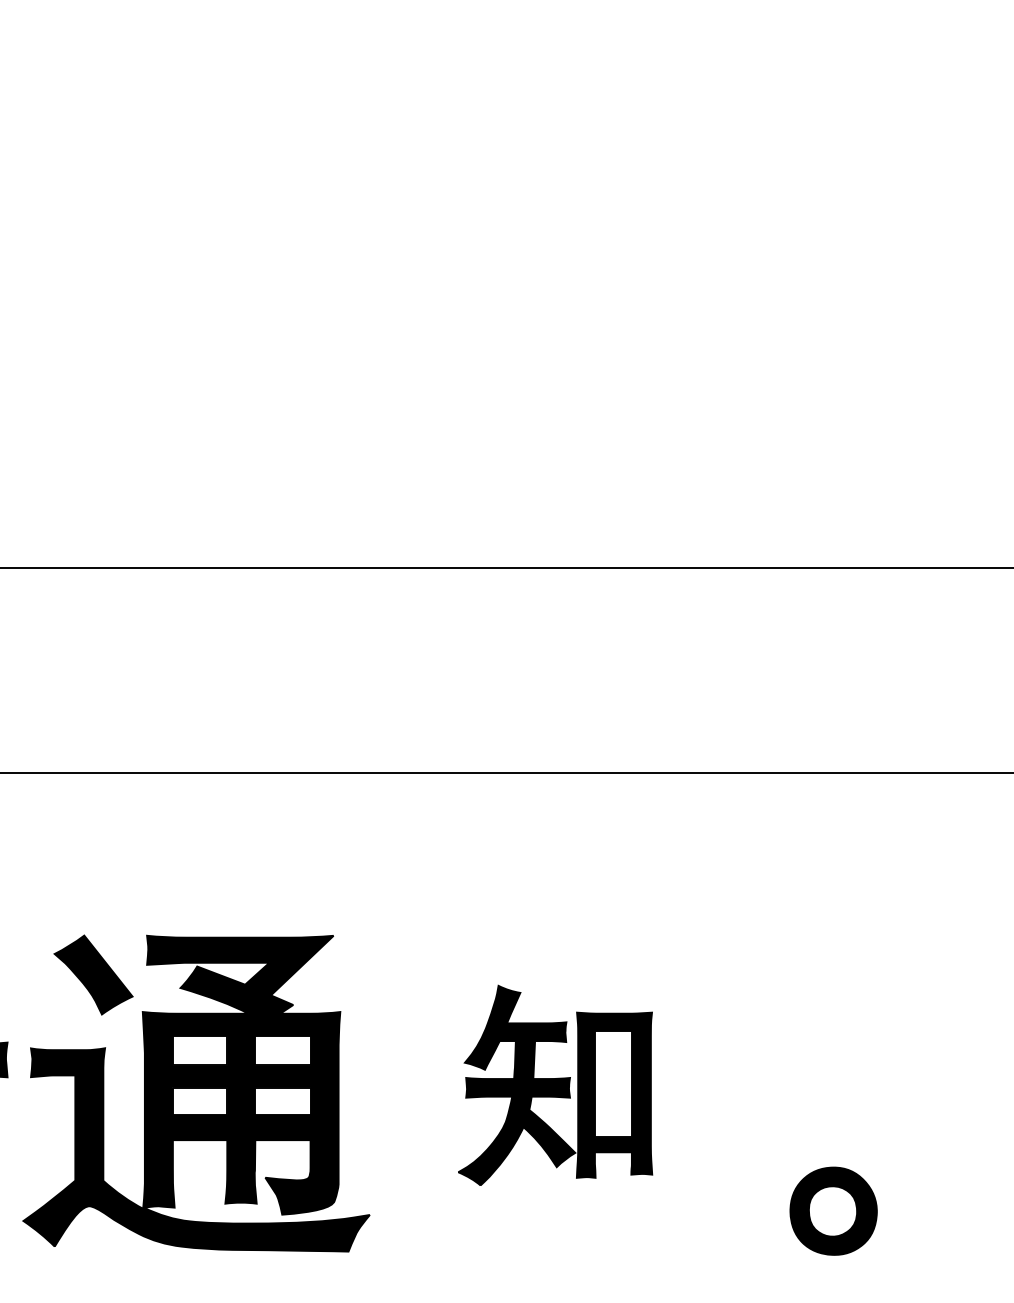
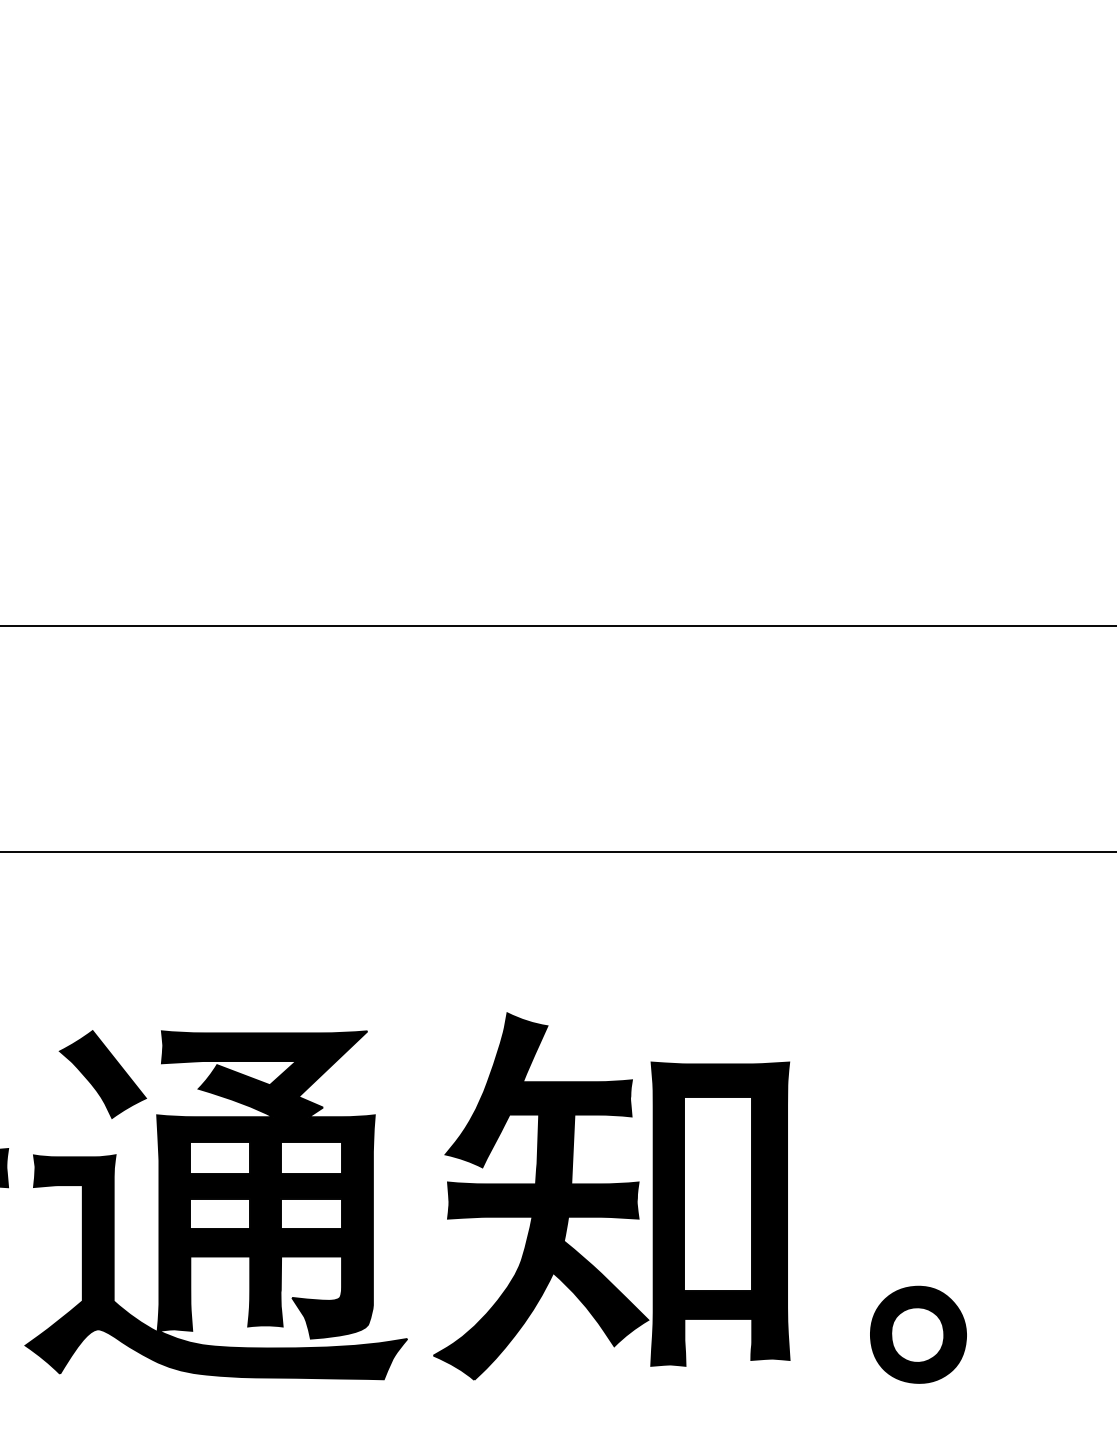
part: (555, 1085) -> (611, 1196), size x1.67

